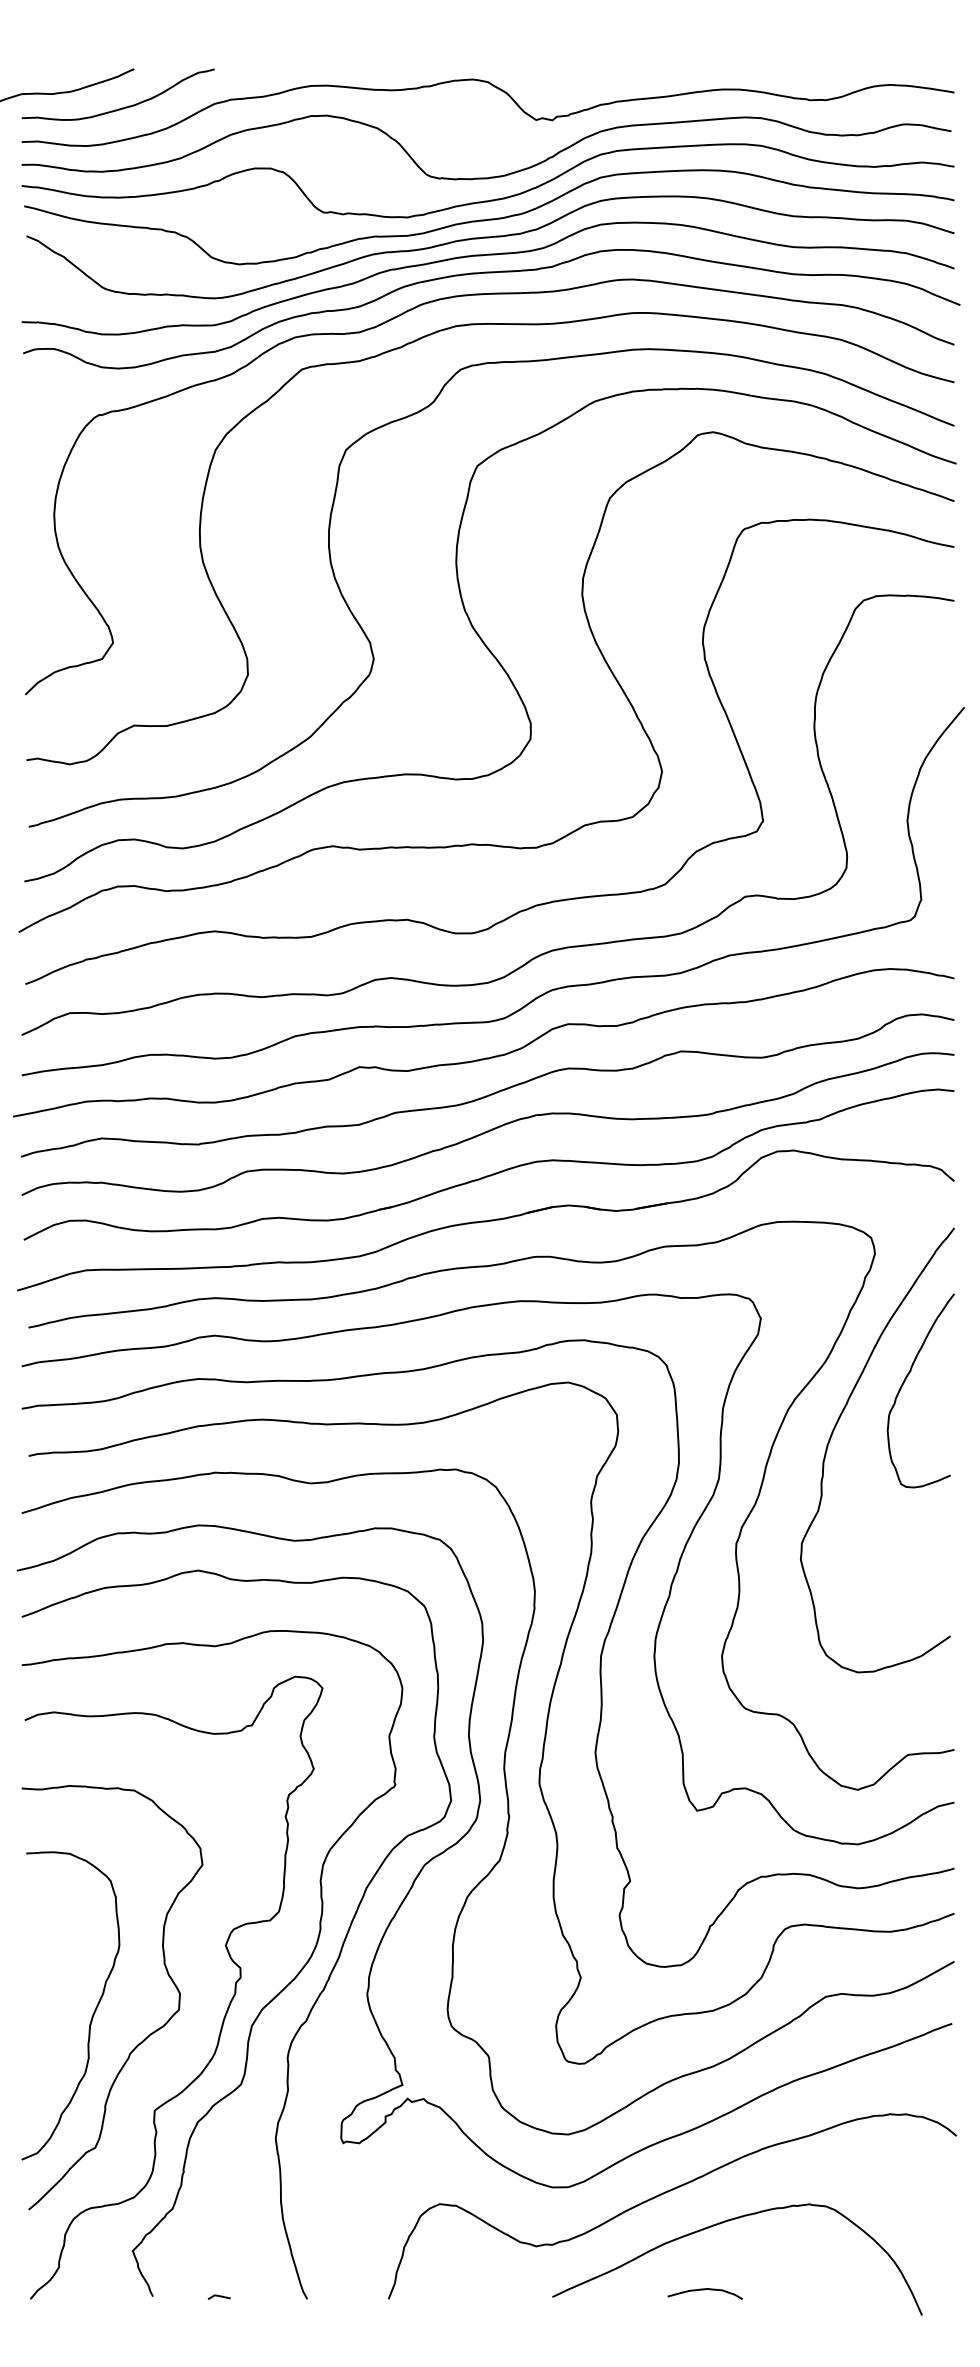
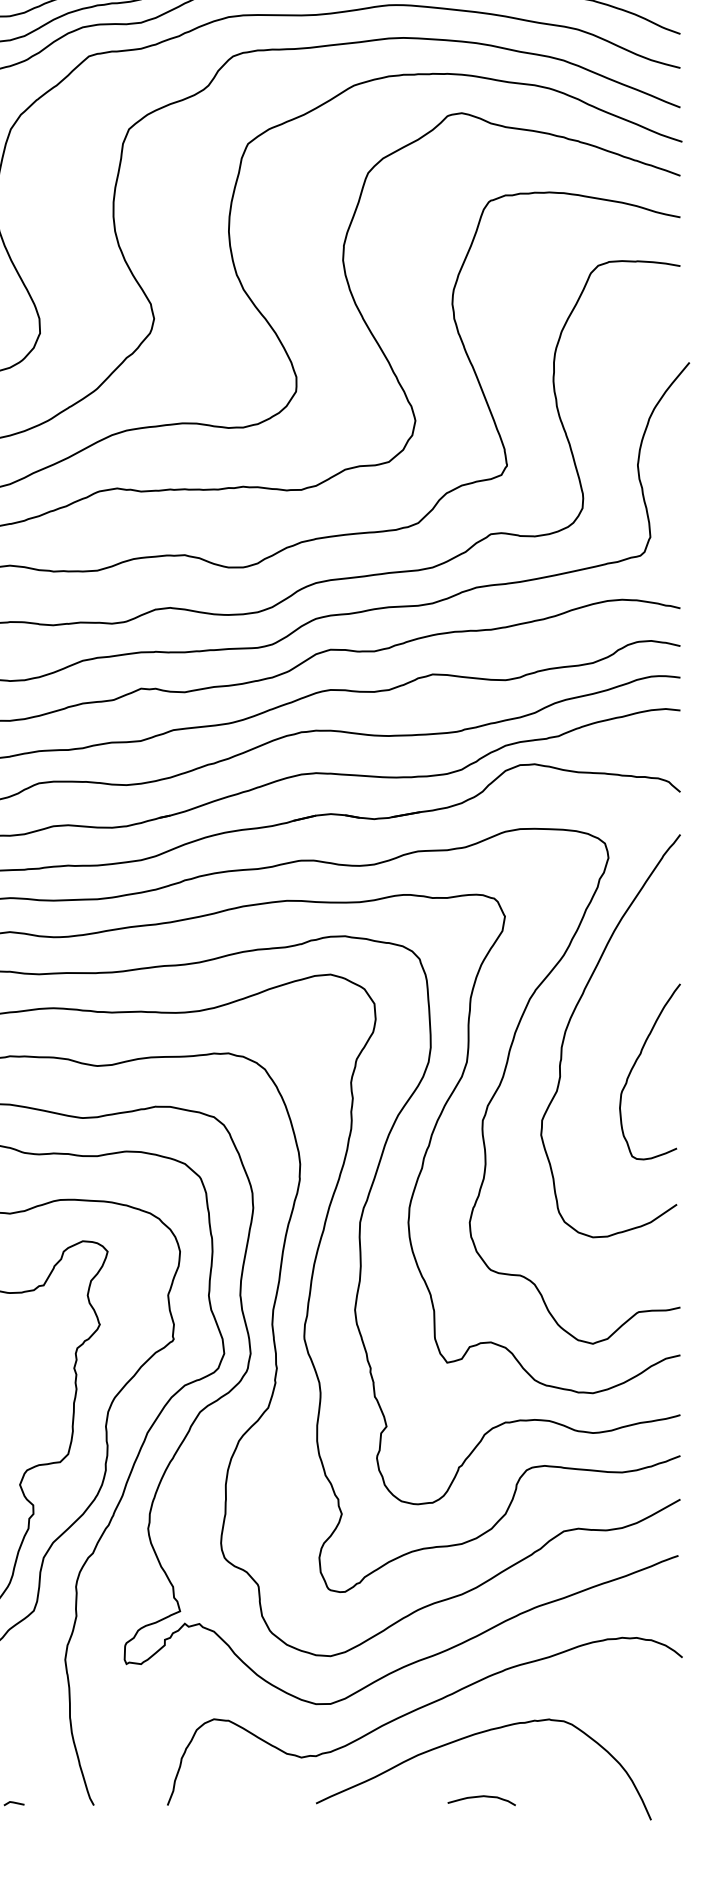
curve: (904, 1383) -> (635, 1065), moved
curve: (704, 2290) -> (481, 1797), moved

